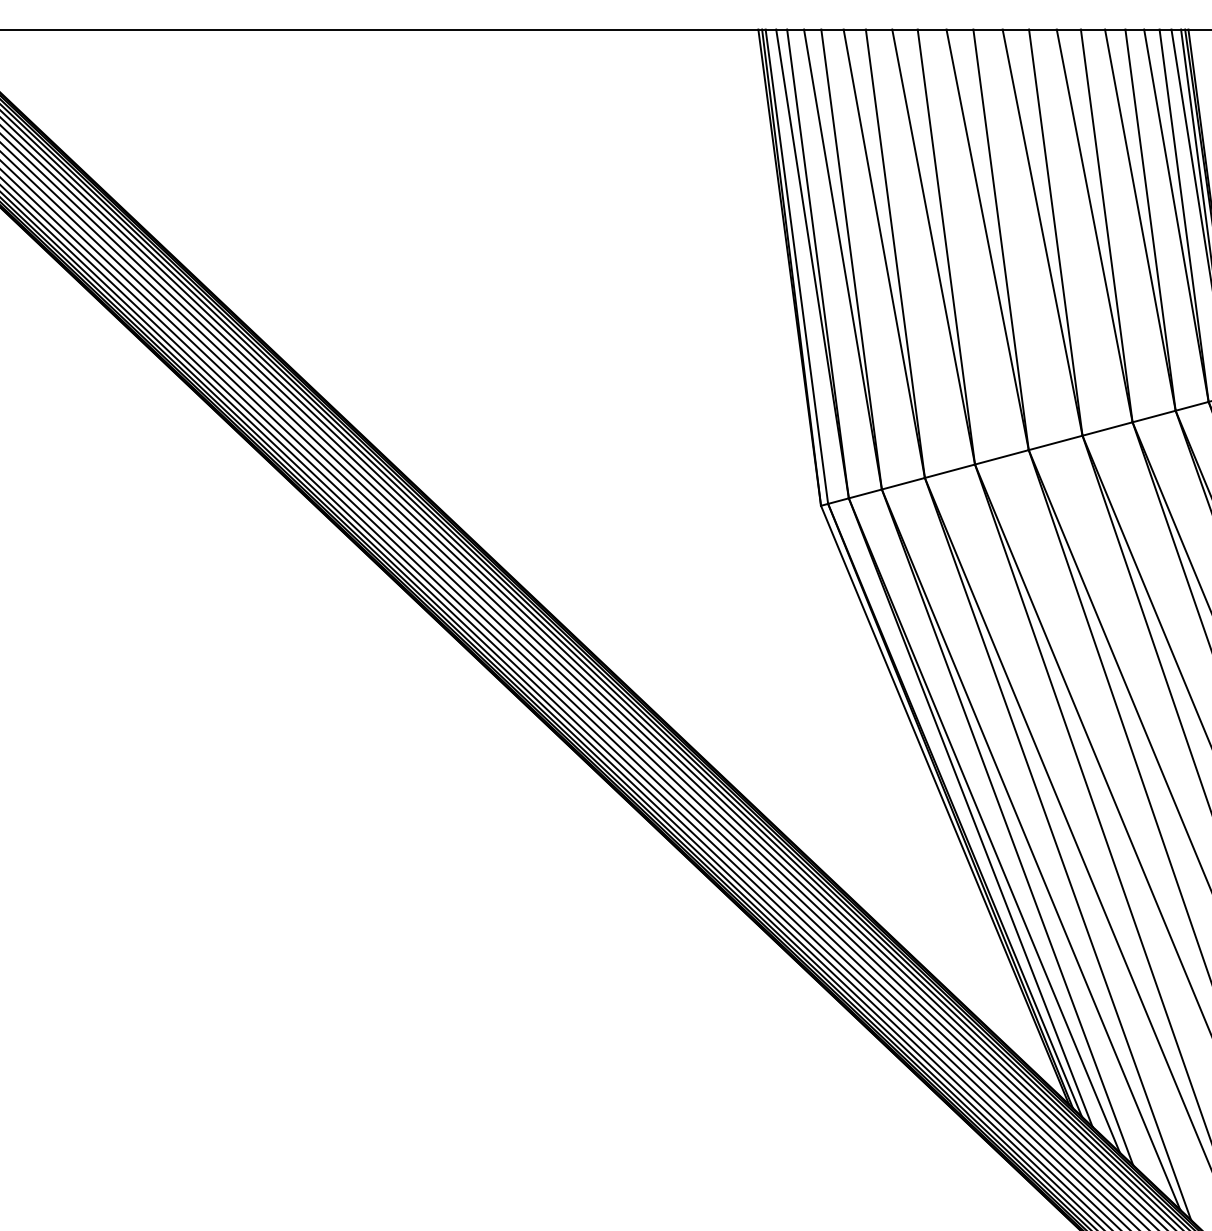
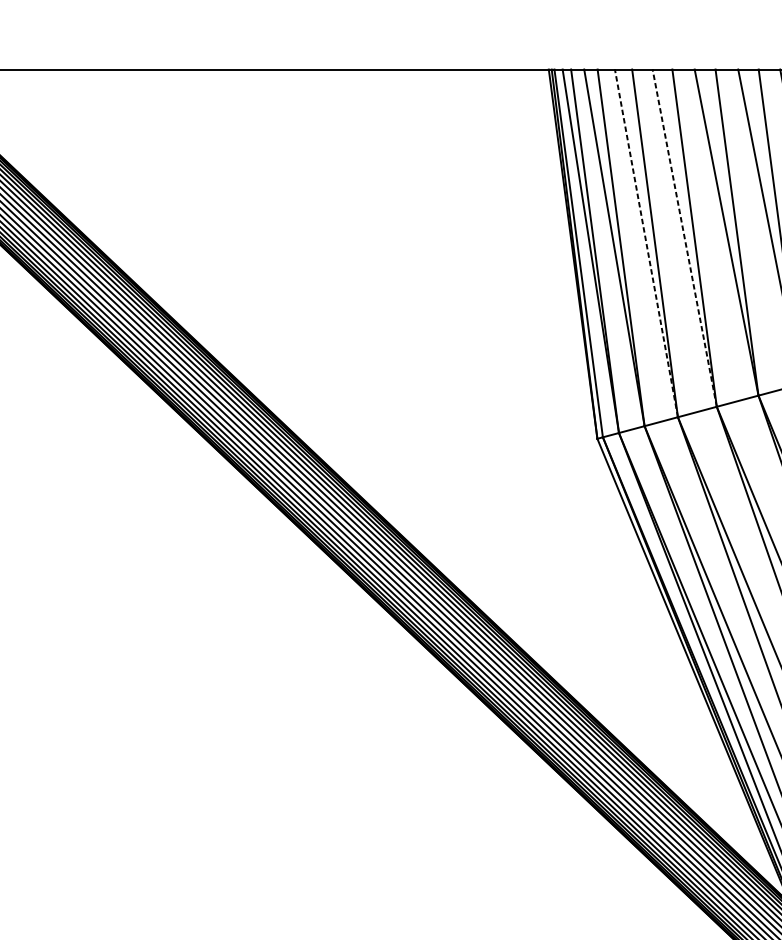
line: (933, 246) -> (684, 237), solid -> dashed
line: (884, 253) -> (646, 243), solid -> dashed

